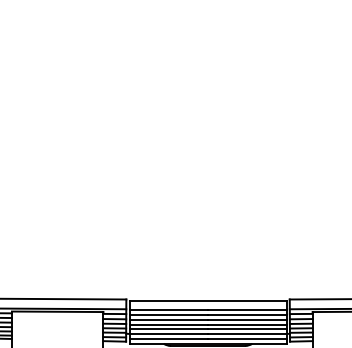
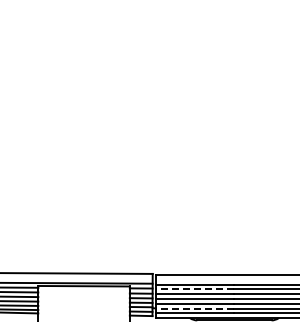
line: (168, 314) -> (194, 288), solid -> dashed
line: (168, 334) -> (194, 308), solid -> dashed

